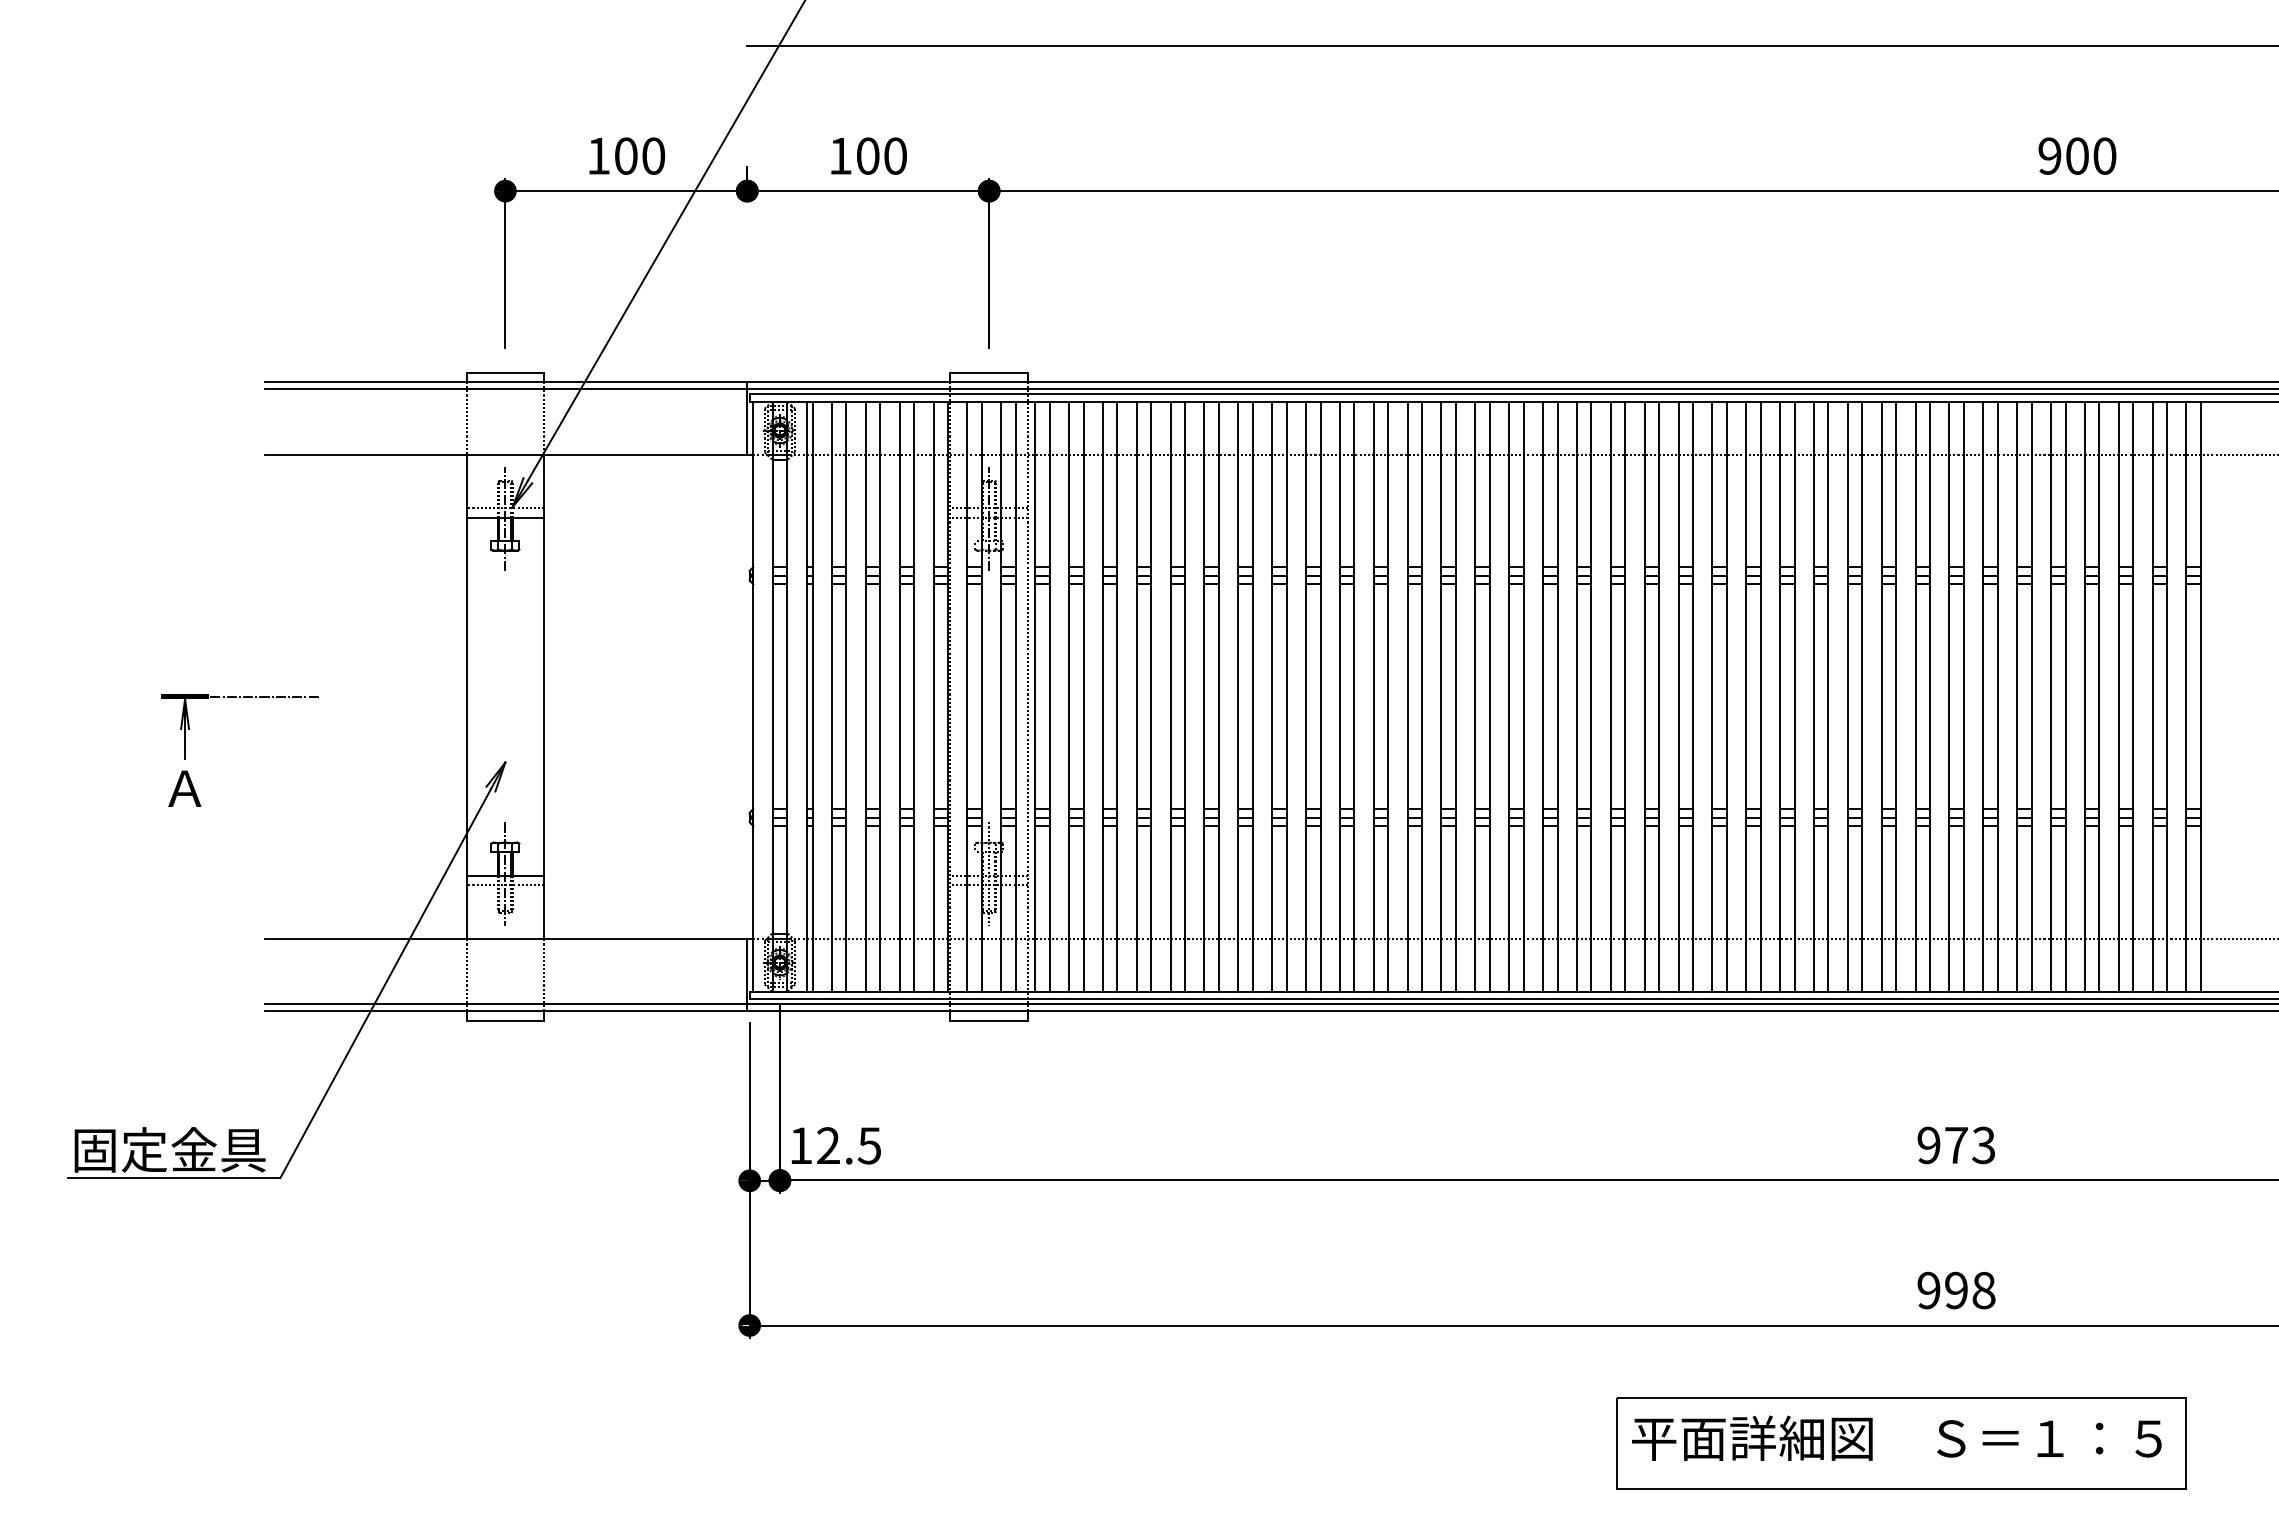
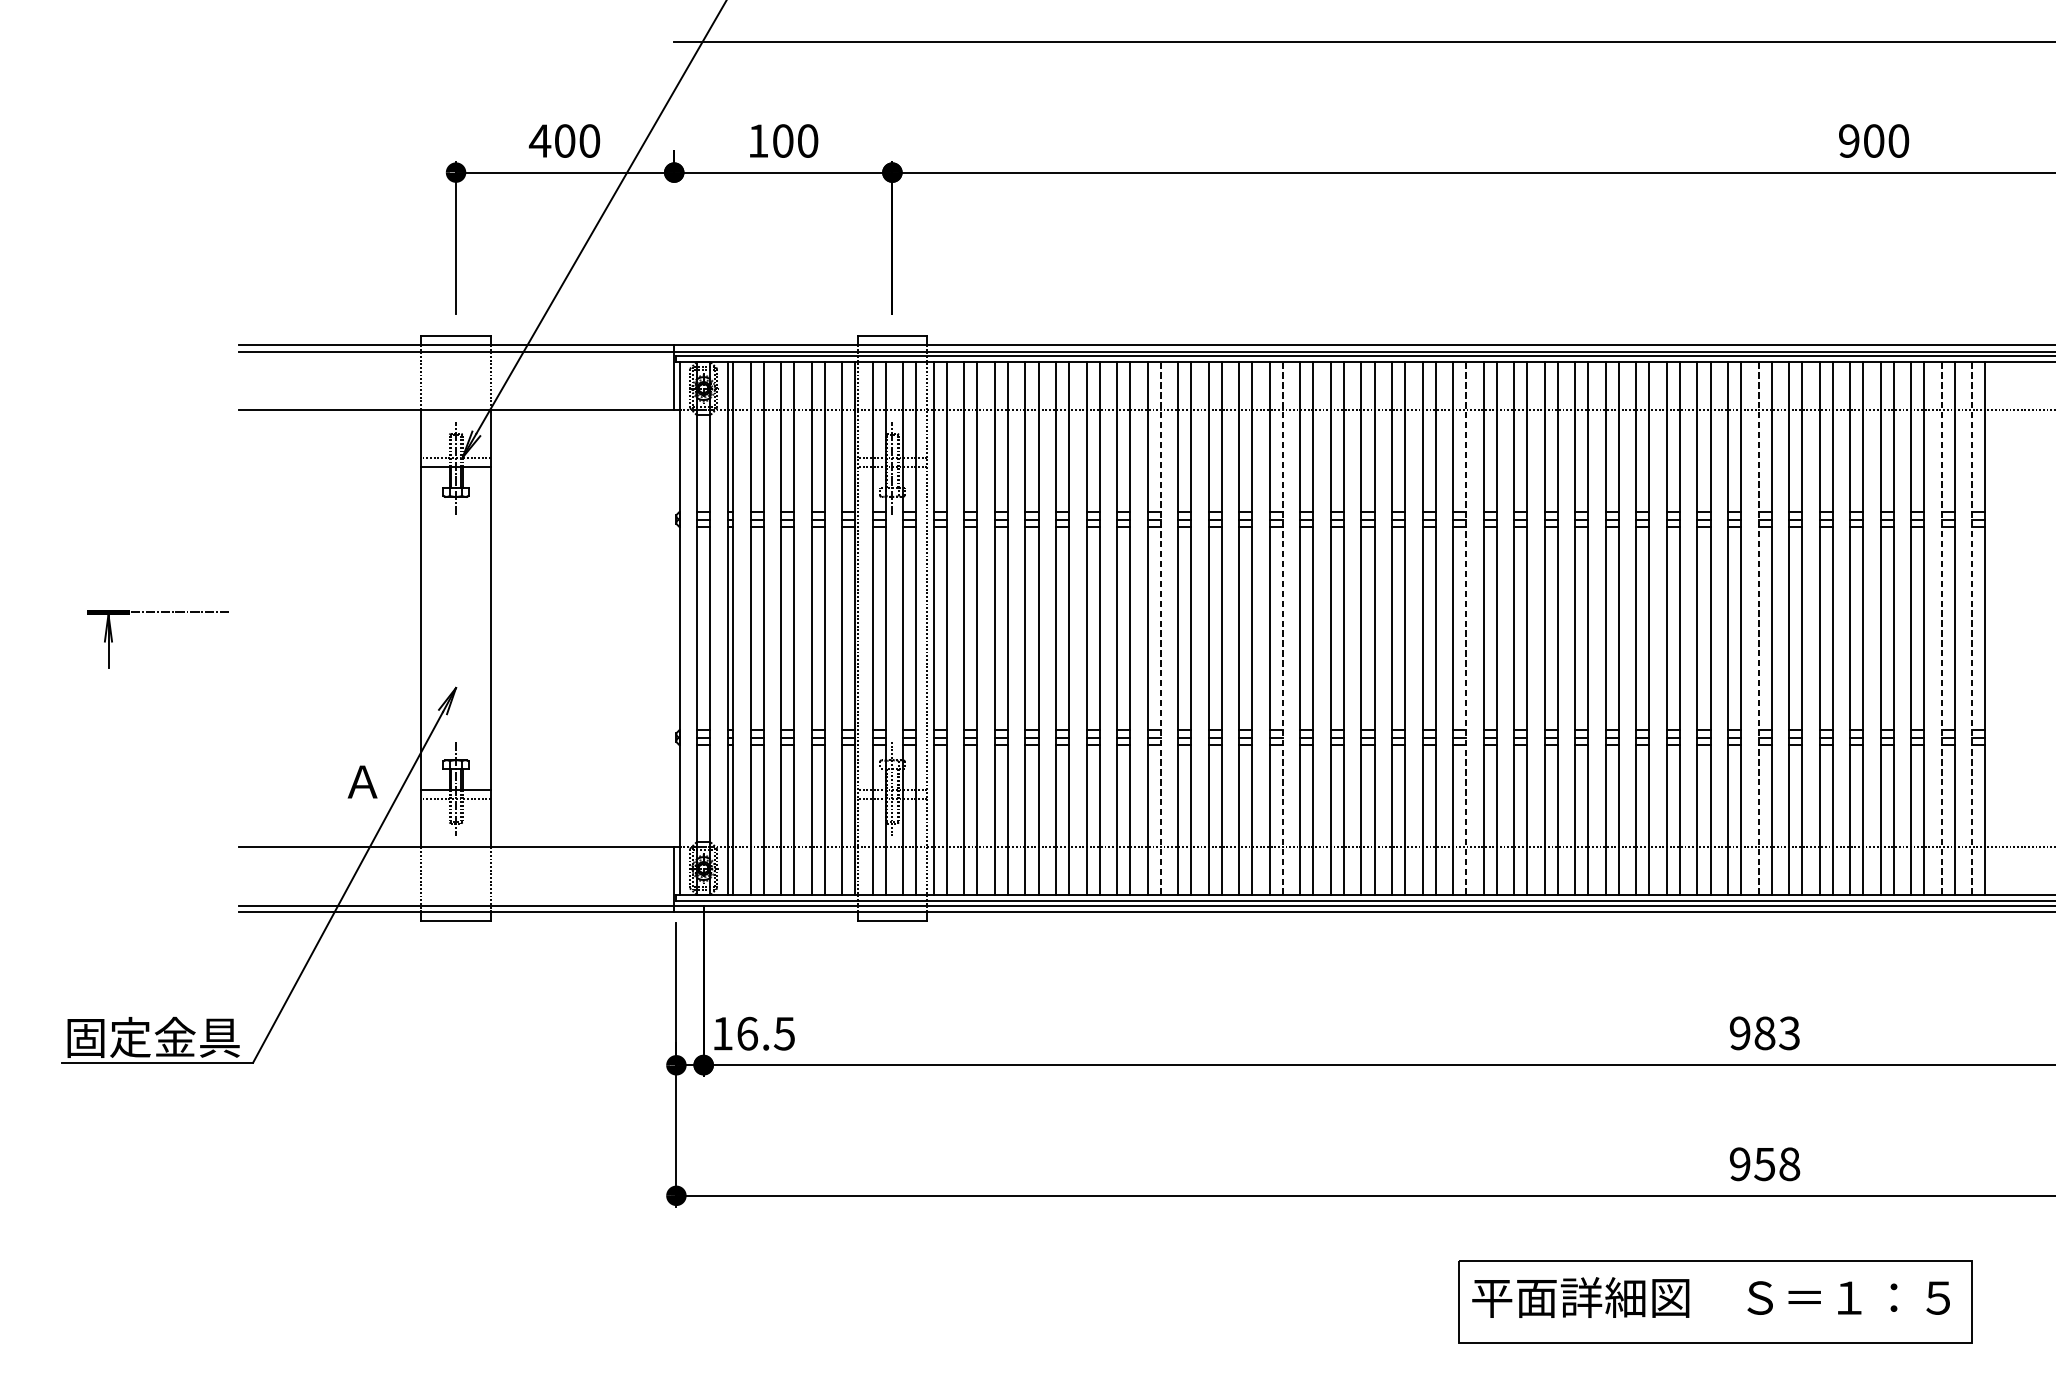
text: (598, 156) -> (540, 141), 100 -> 400
line: (1286, 696) -> (1160, 628), solid -> dashed
line: (1422, 696) -> (1283, 628), solid -> dashed
line: (1625, 696) -> (1466, 628), solid -> dashed
part: (239, 697) -> (157, 613), moved
line: (1949, 697) -> (1758, 629), solid -> dashed
line: (2152, 697) -> (1941, 629), solid -> dashed
line: (2186, 697) -> (1972, 629), solid -> dashed
text: (184, 788) -> (362, 781), moved
text: (828, 1145) -> (747, 1033), 12.5 -> 16.5
text: (1956, 1145) -> (1764, 1033), 973 -> 983
text: (1955, 1290) -> (1764, 1164), 998 -> 958

